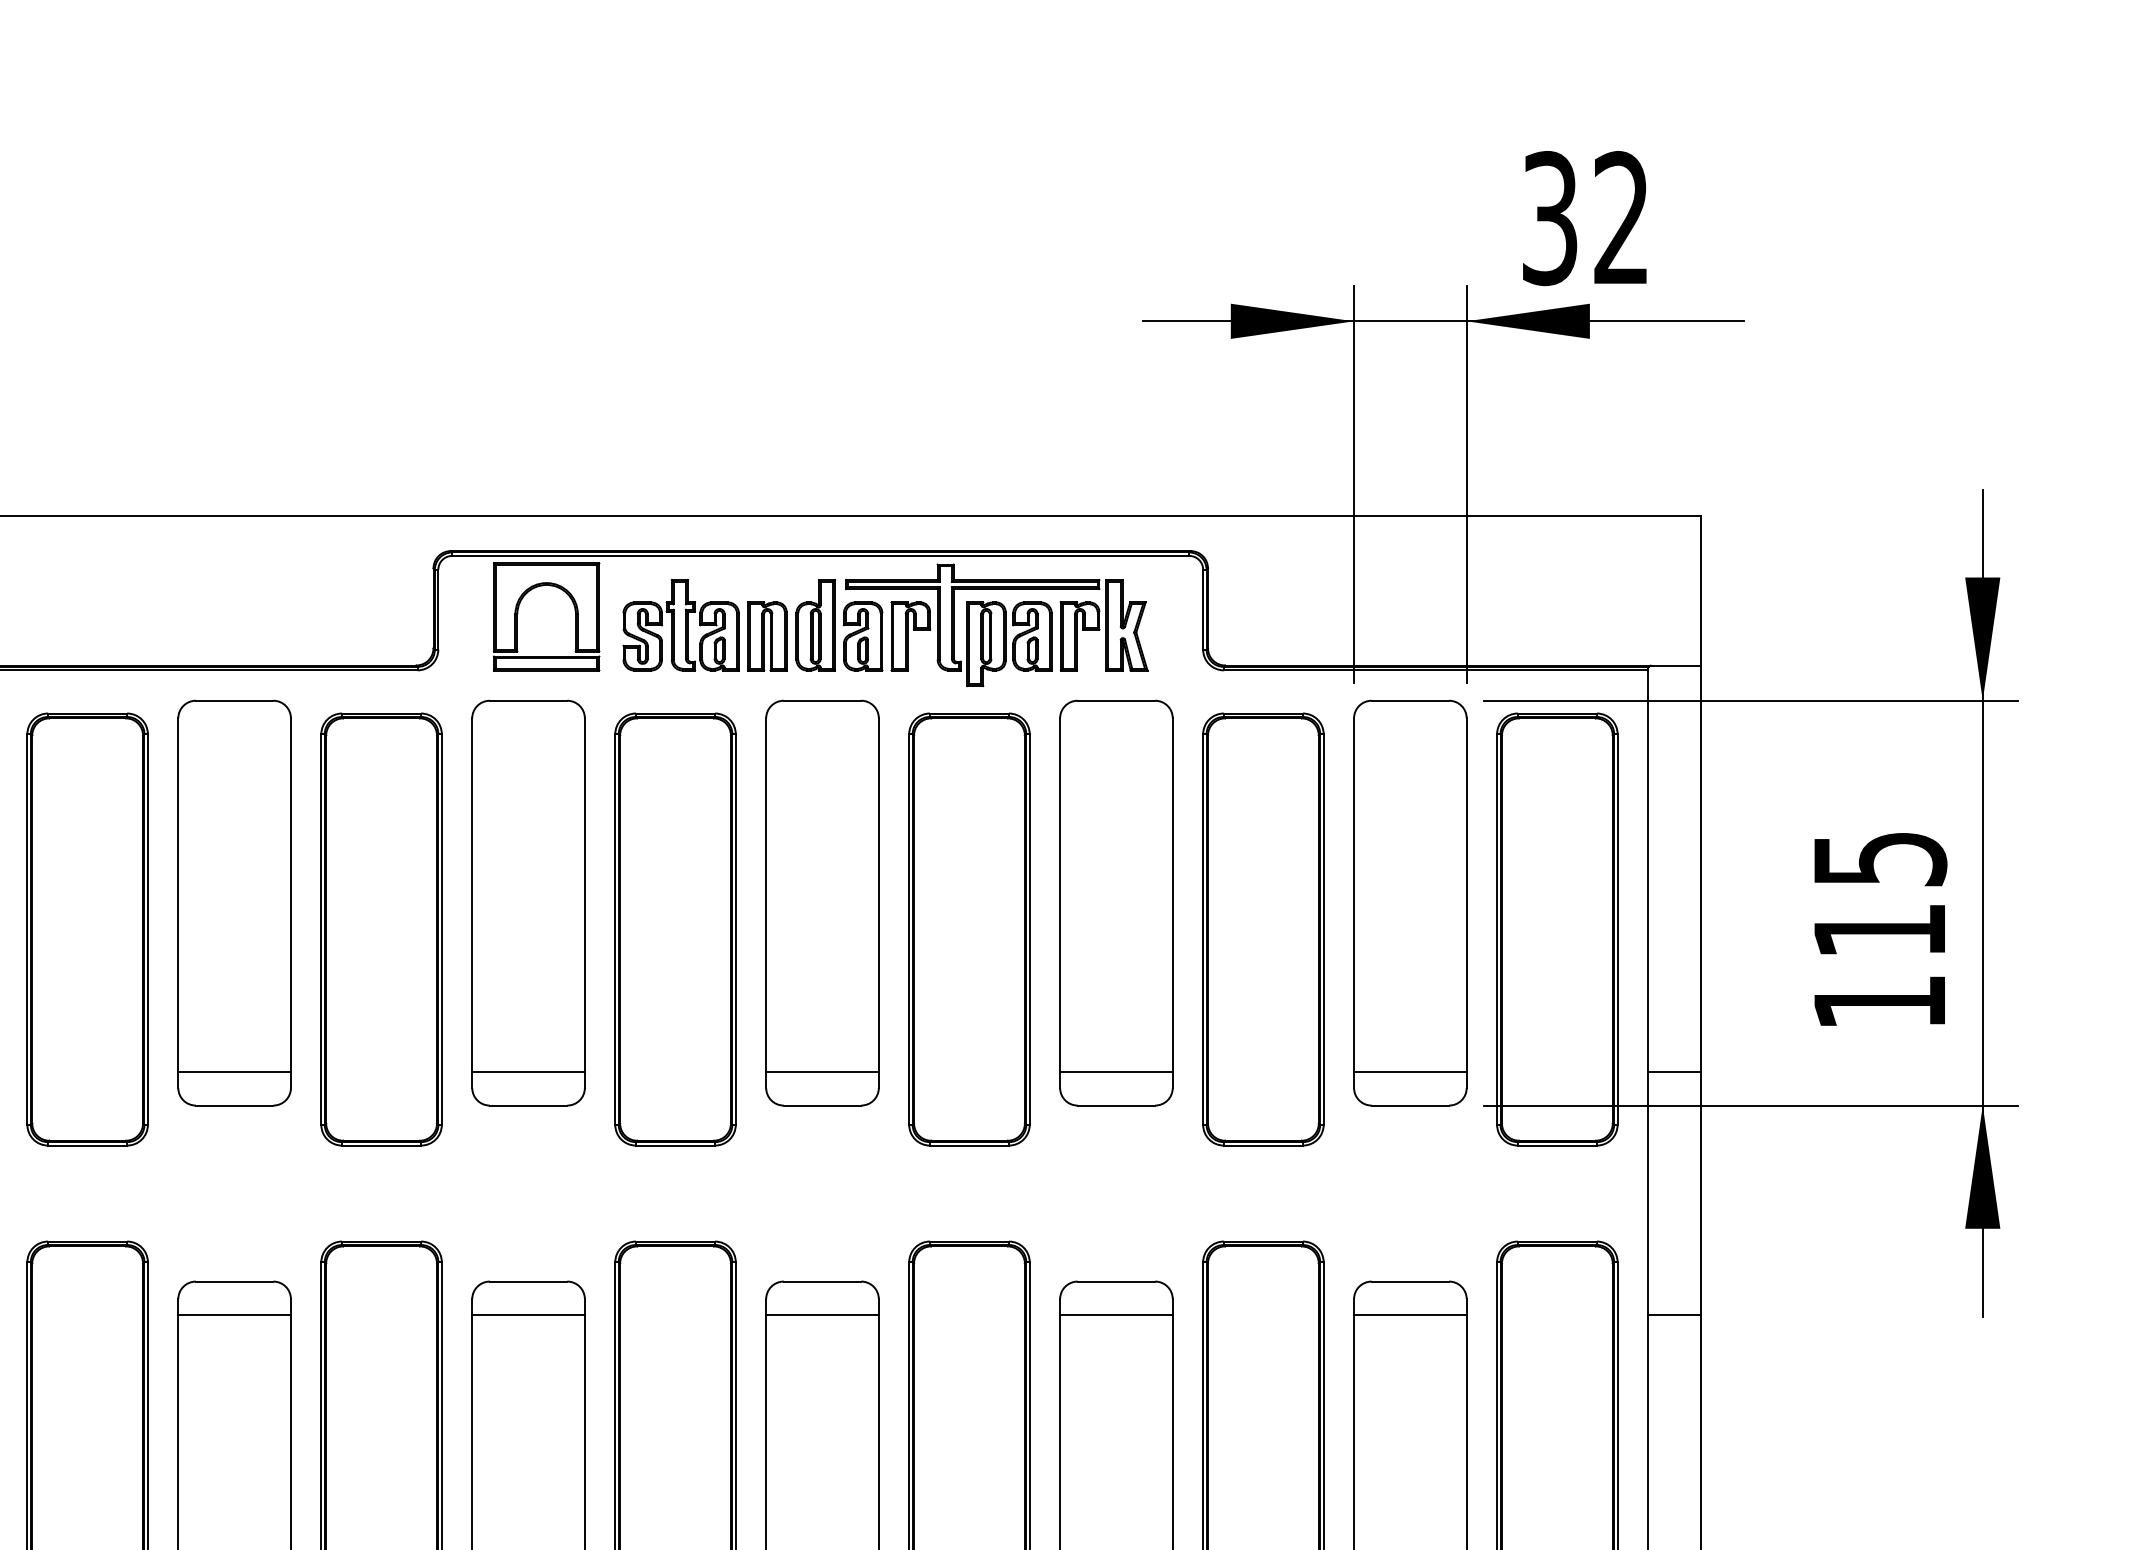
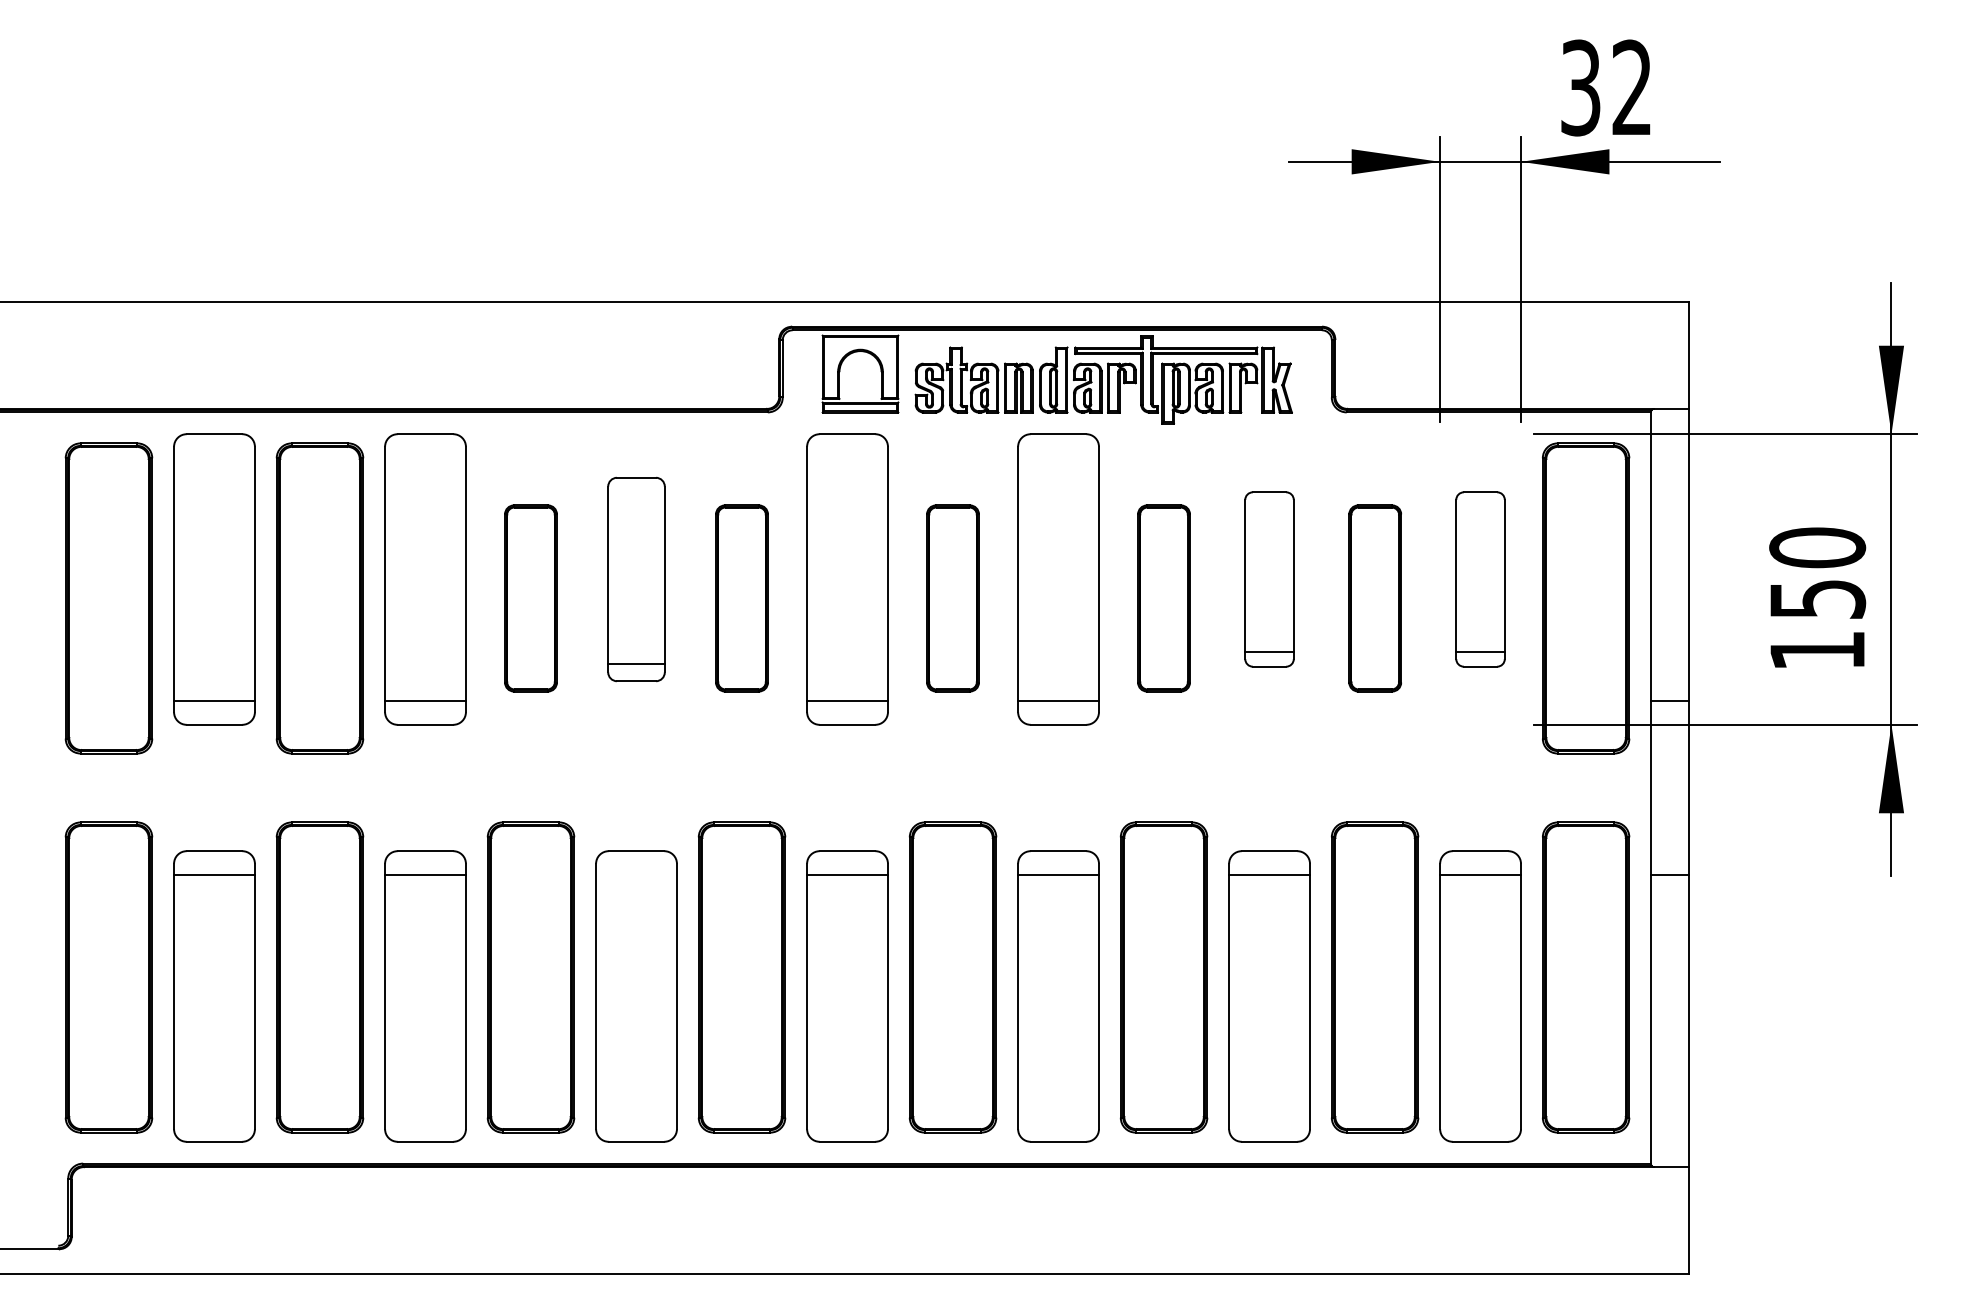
text: (1879, 893) -> (1817, 572), 115 -> 150
part: (234, 903) -> (636, 579), size x0.7
part: (1116, 903) -> (1269, 579), size x0.6
part: (1410, 903) -> (1480, 579), size x0.6
part: (86, 929) -> (530, 598), size x0.6
part: (380, 929) -> (741, 598), size x0.6
part: (674, 929) -> (952, 598), size x0.6
part: (968, 929) -> (1163, 598), size x0.6
part: (1264, 929) -> (1375, 598), size x0.6
line: (234, 1315) -> (636, 875), removed

